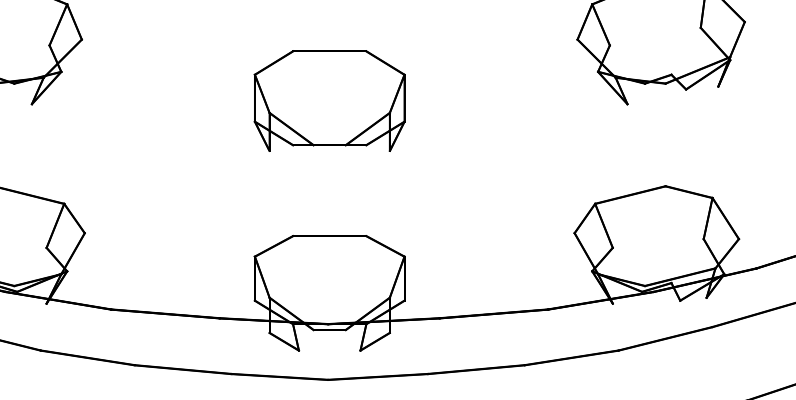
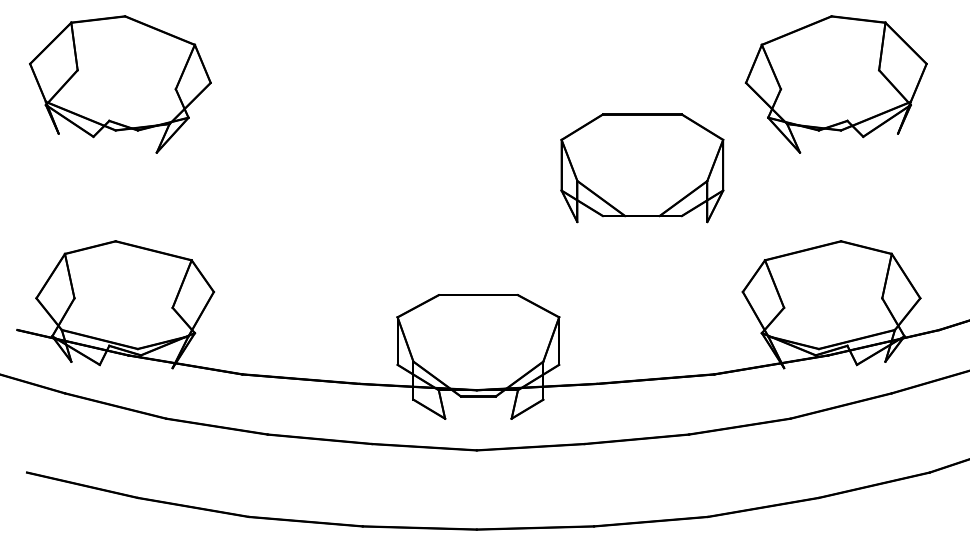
part: (329, 101) -> (642, 168), moved

